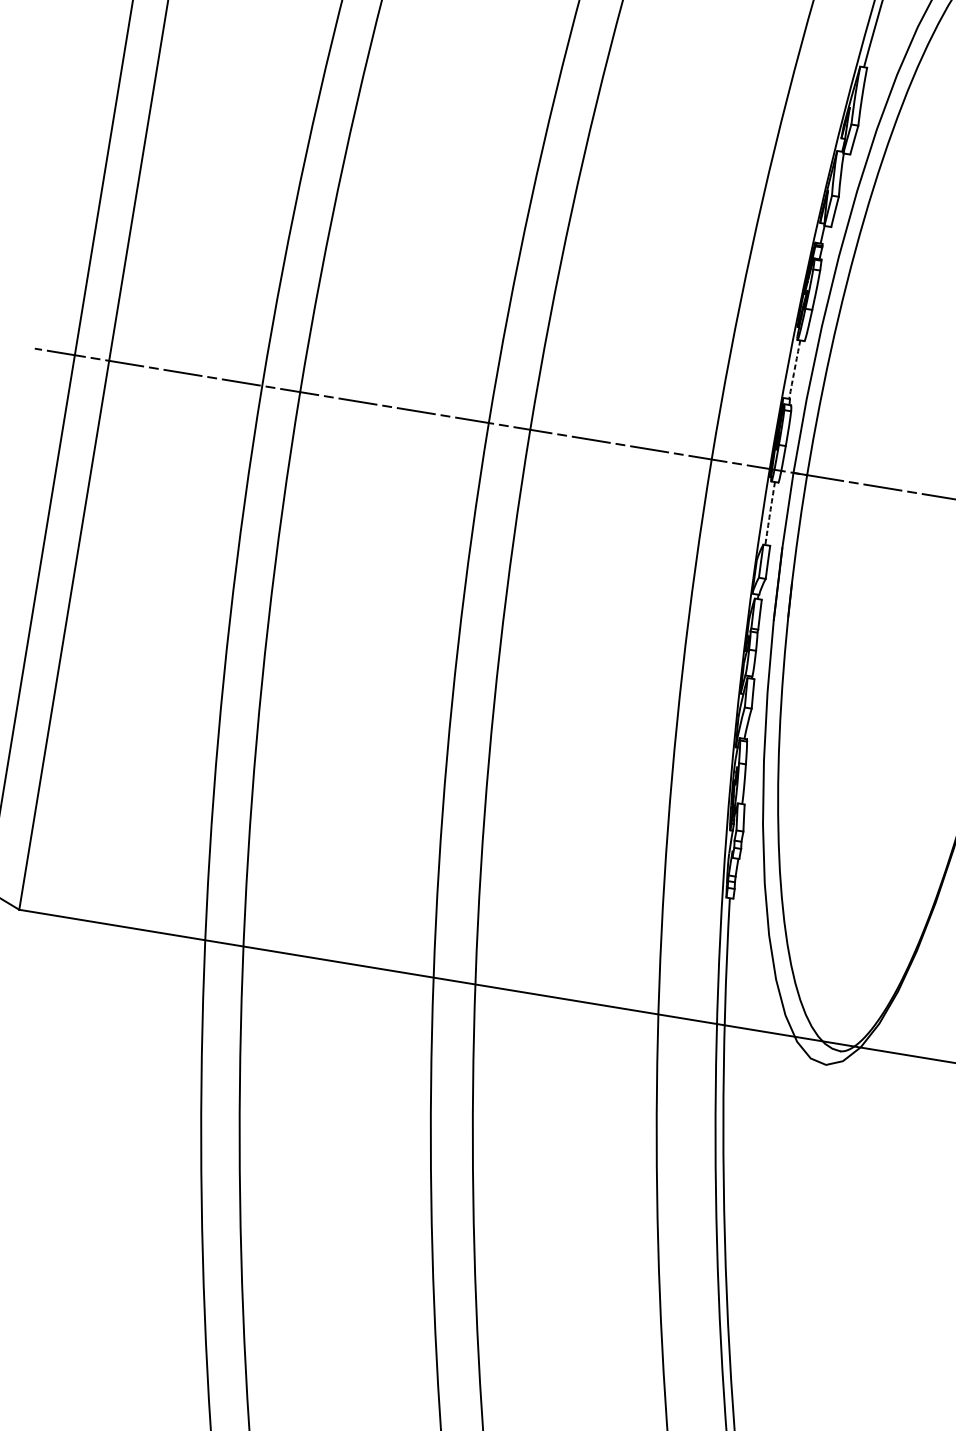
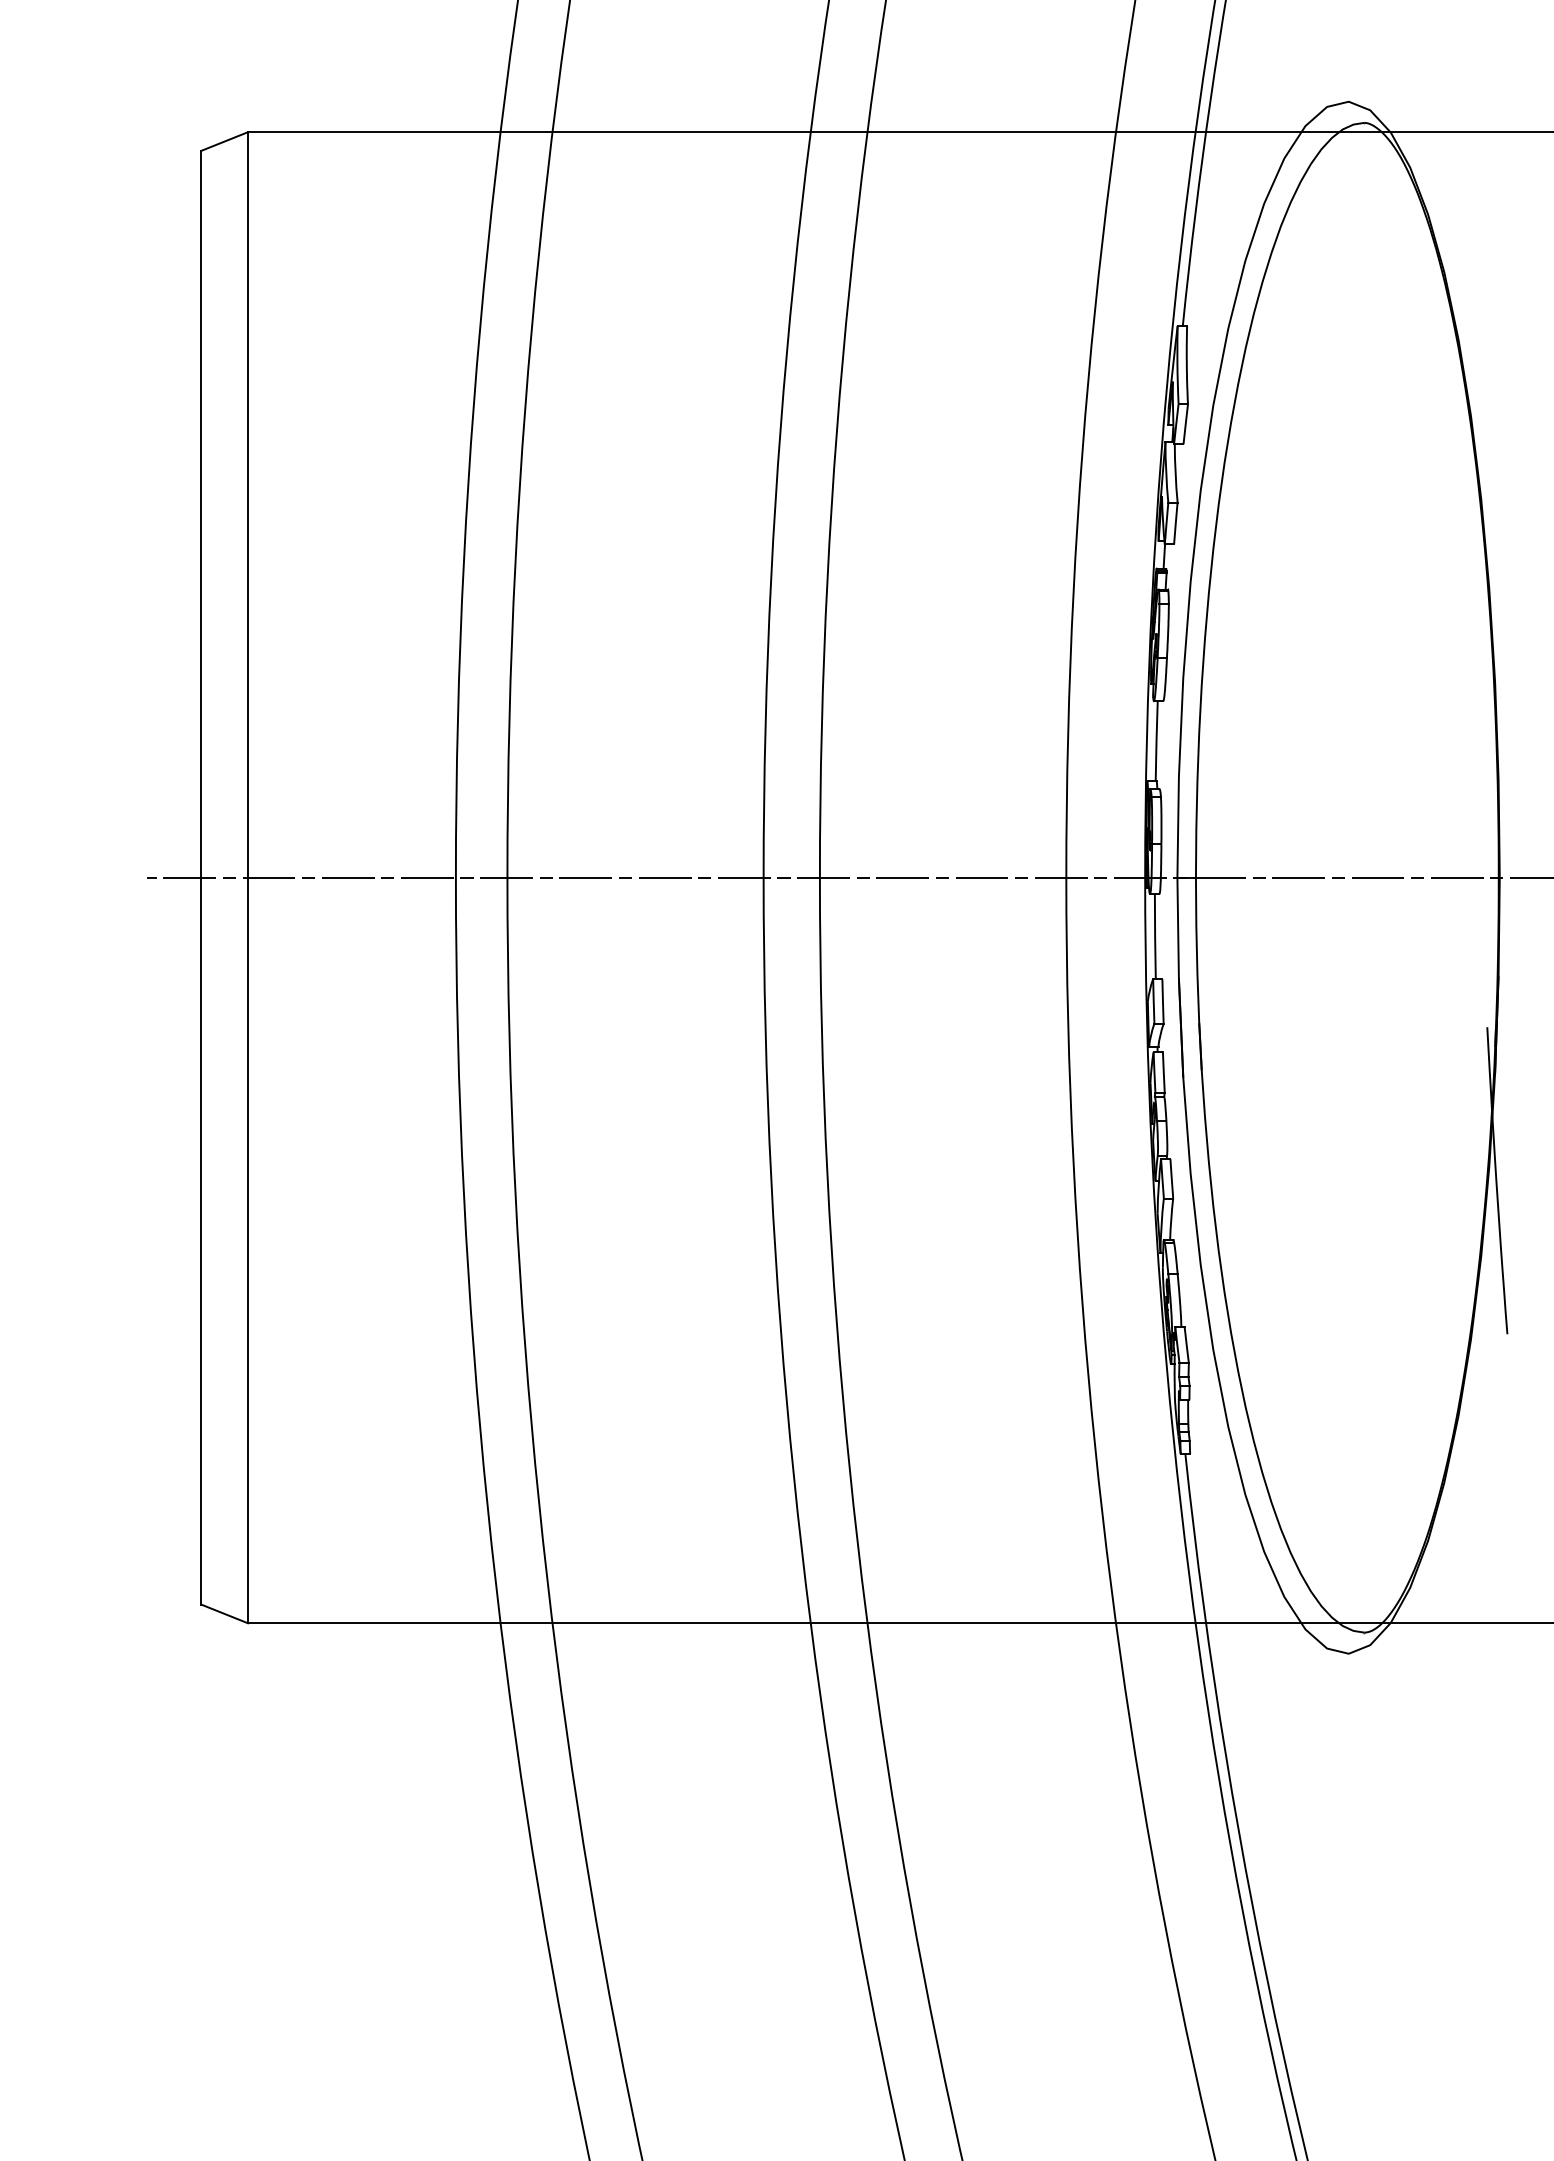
arc: (794, 369) -> (1156, 740), dashed -> solid
arc: (770, 513) -> (1155, 936), dashed -> solid

